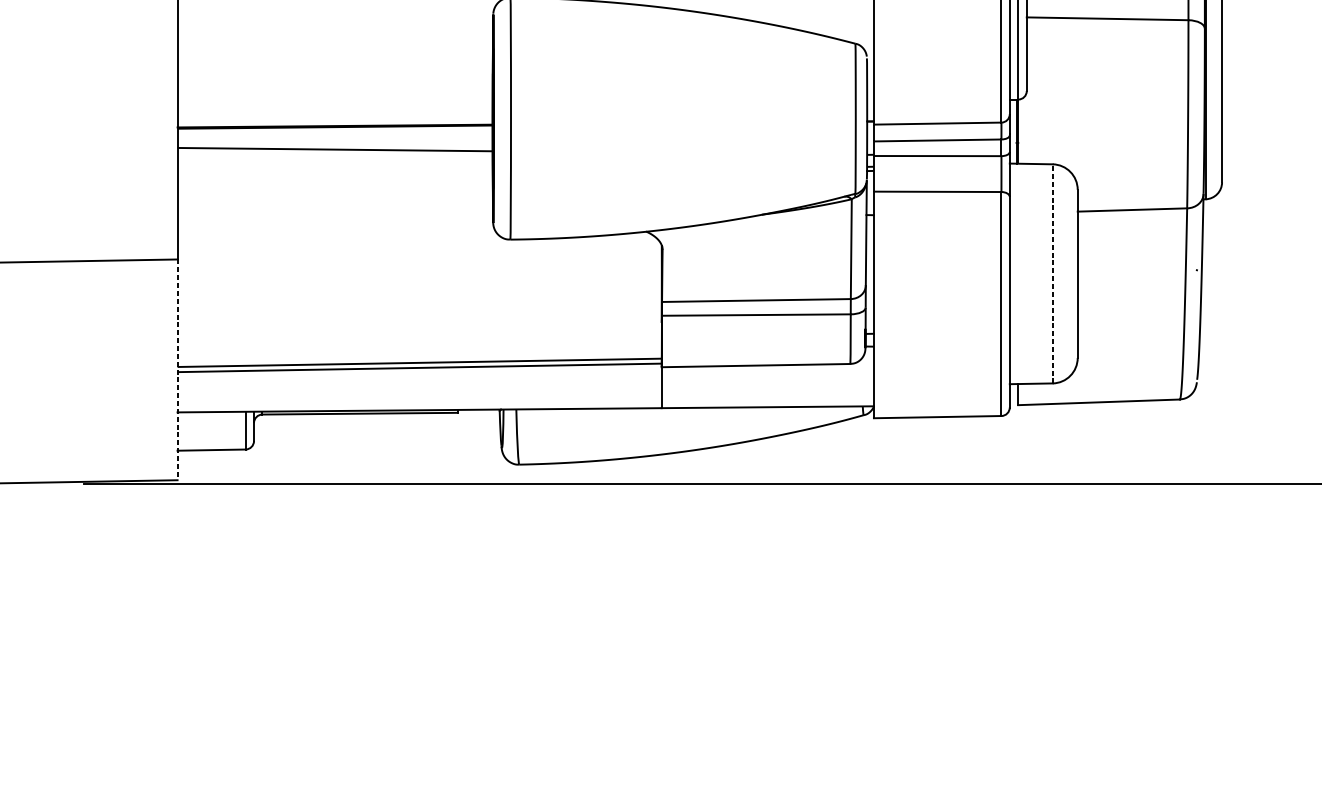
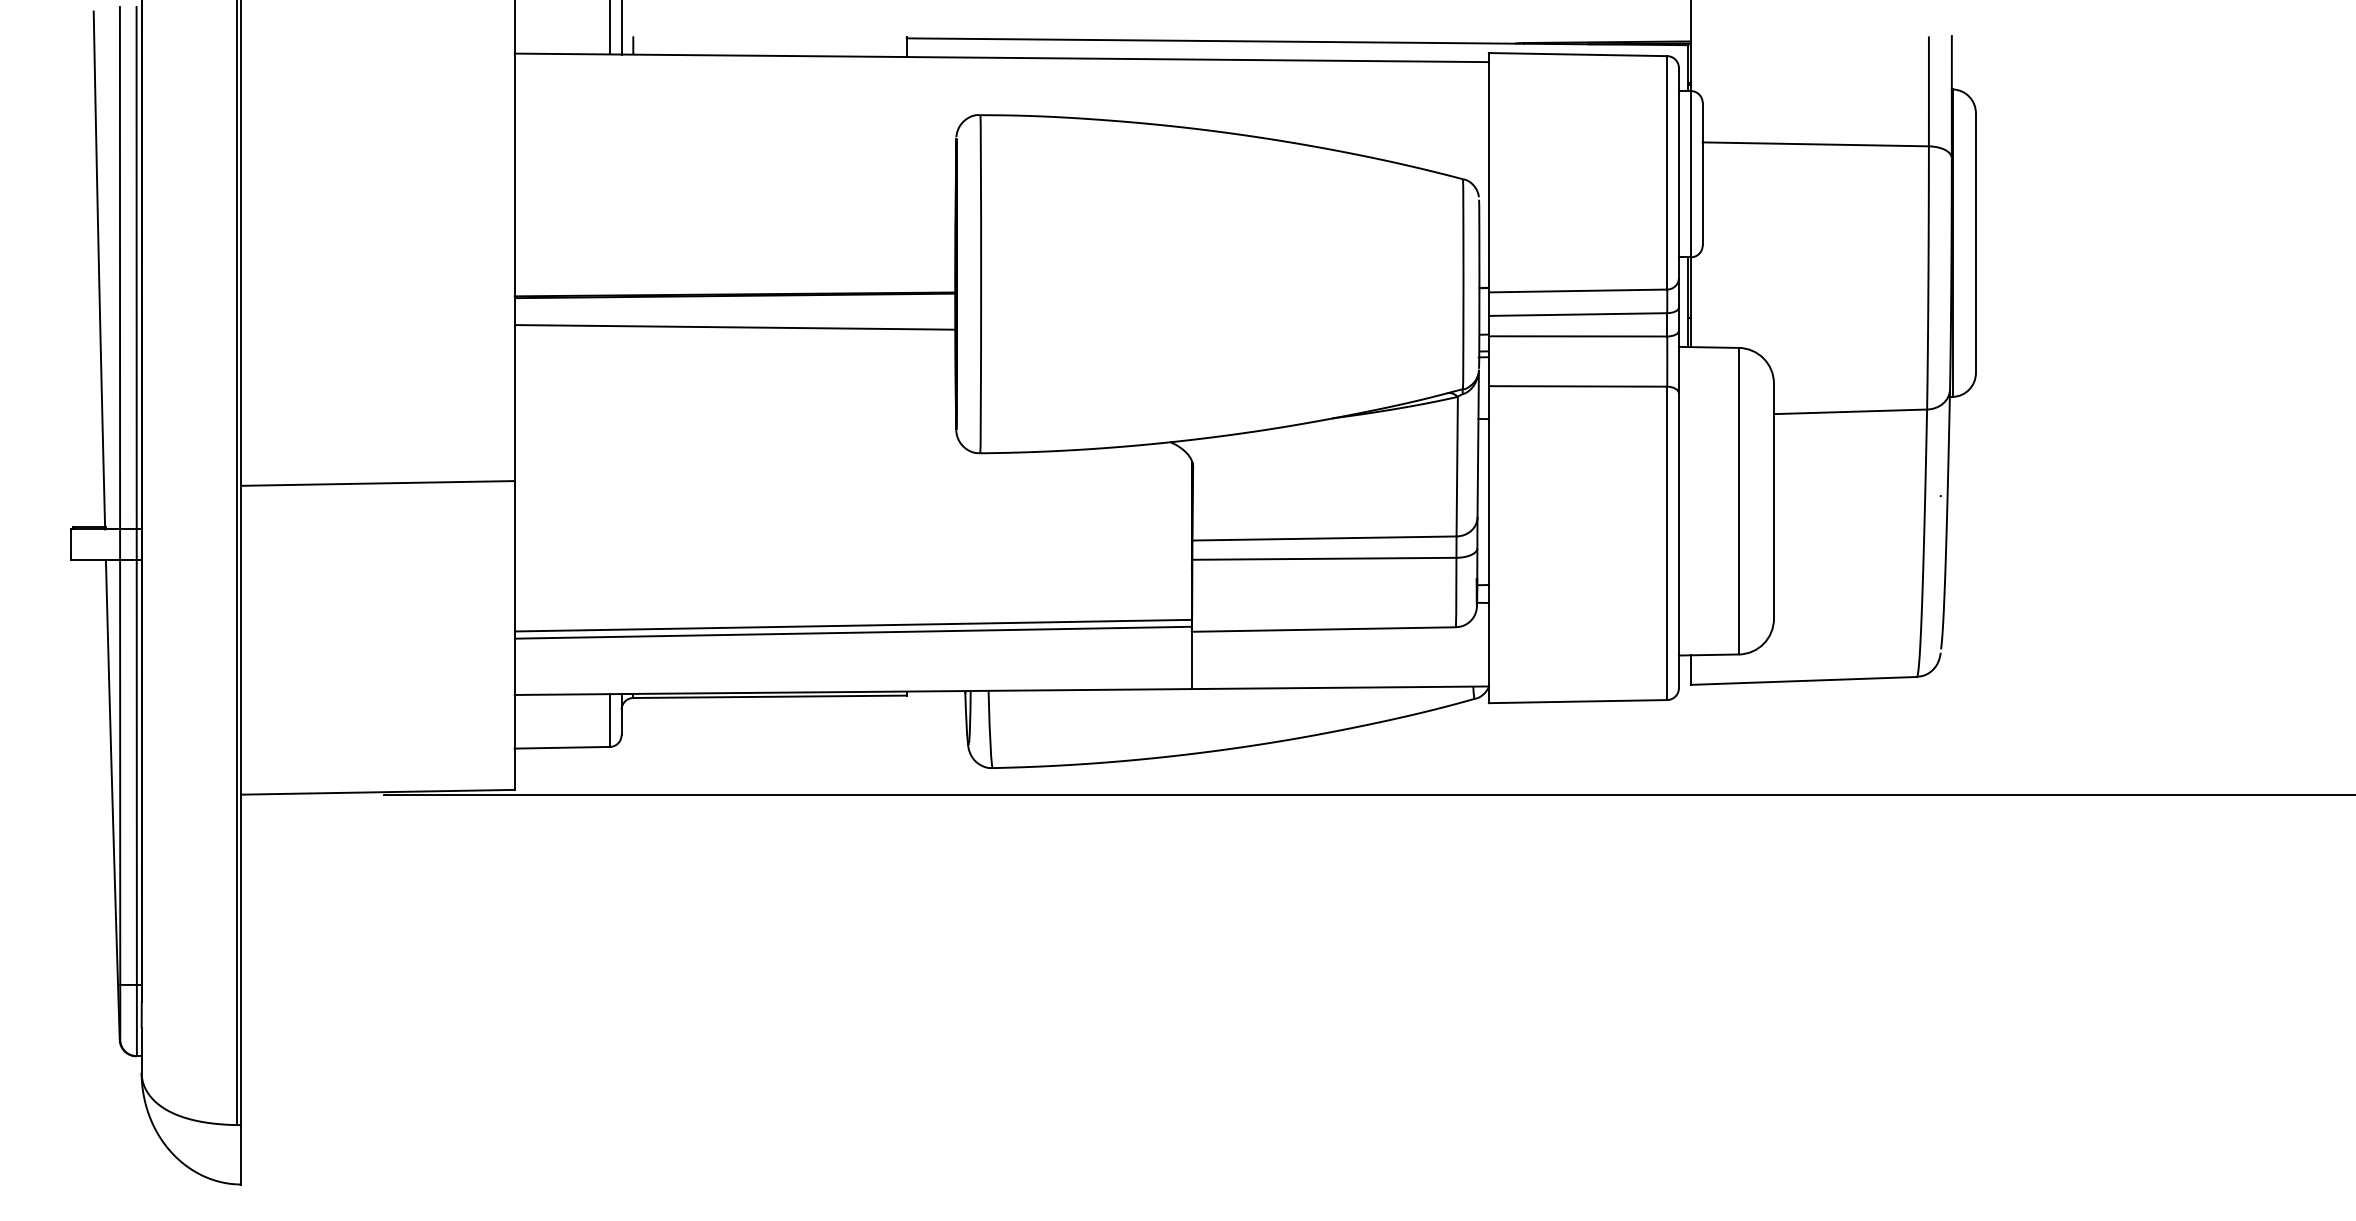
line: (1052, 273) -> (1738, 500), dashed -> solid
line: (177, 369) -> (514, 635), dashed -> solid

